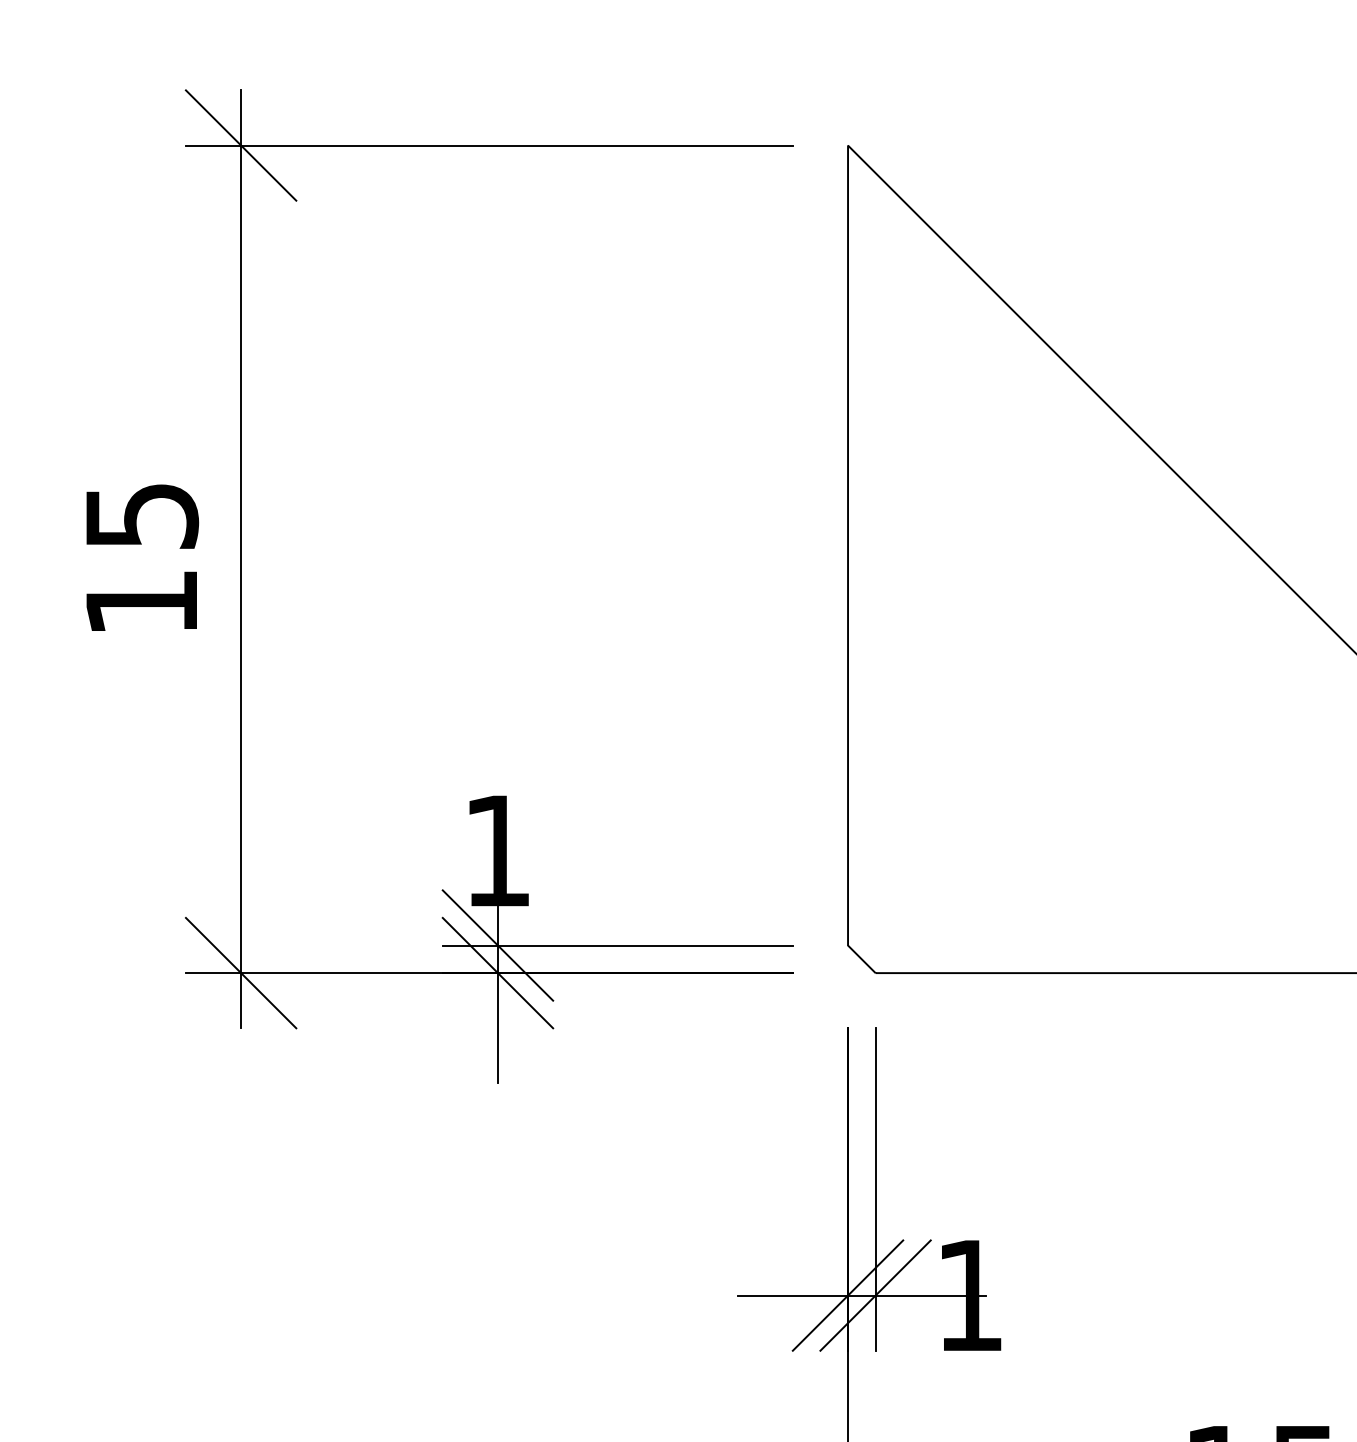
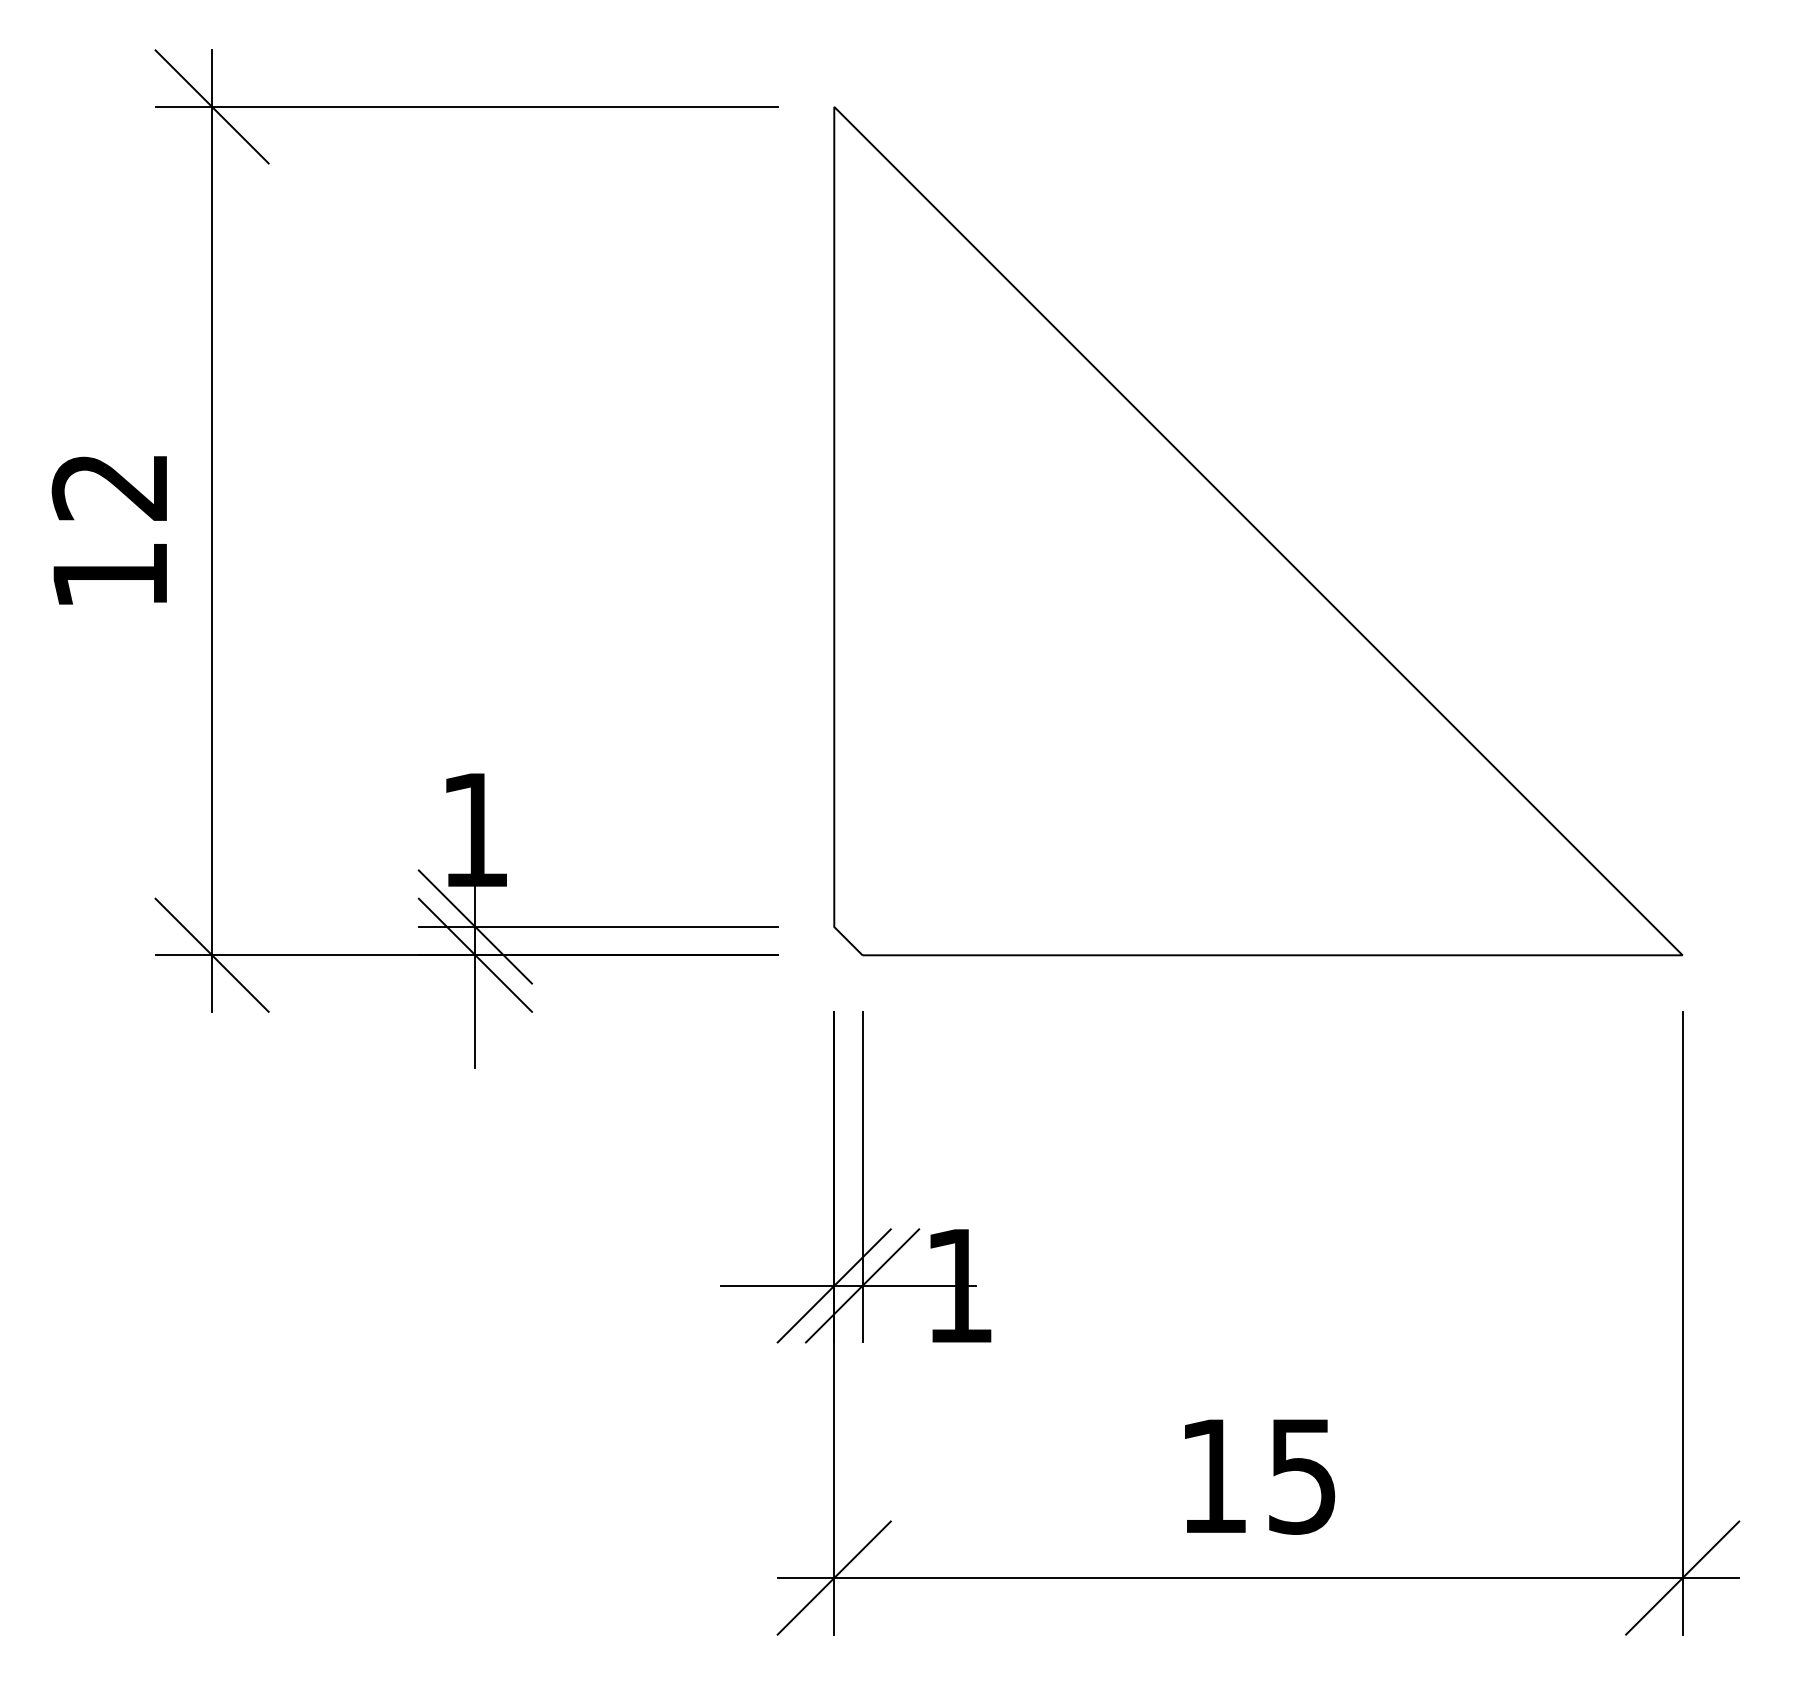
text: (140, 516) -> (109, 487), 15 -> 12

